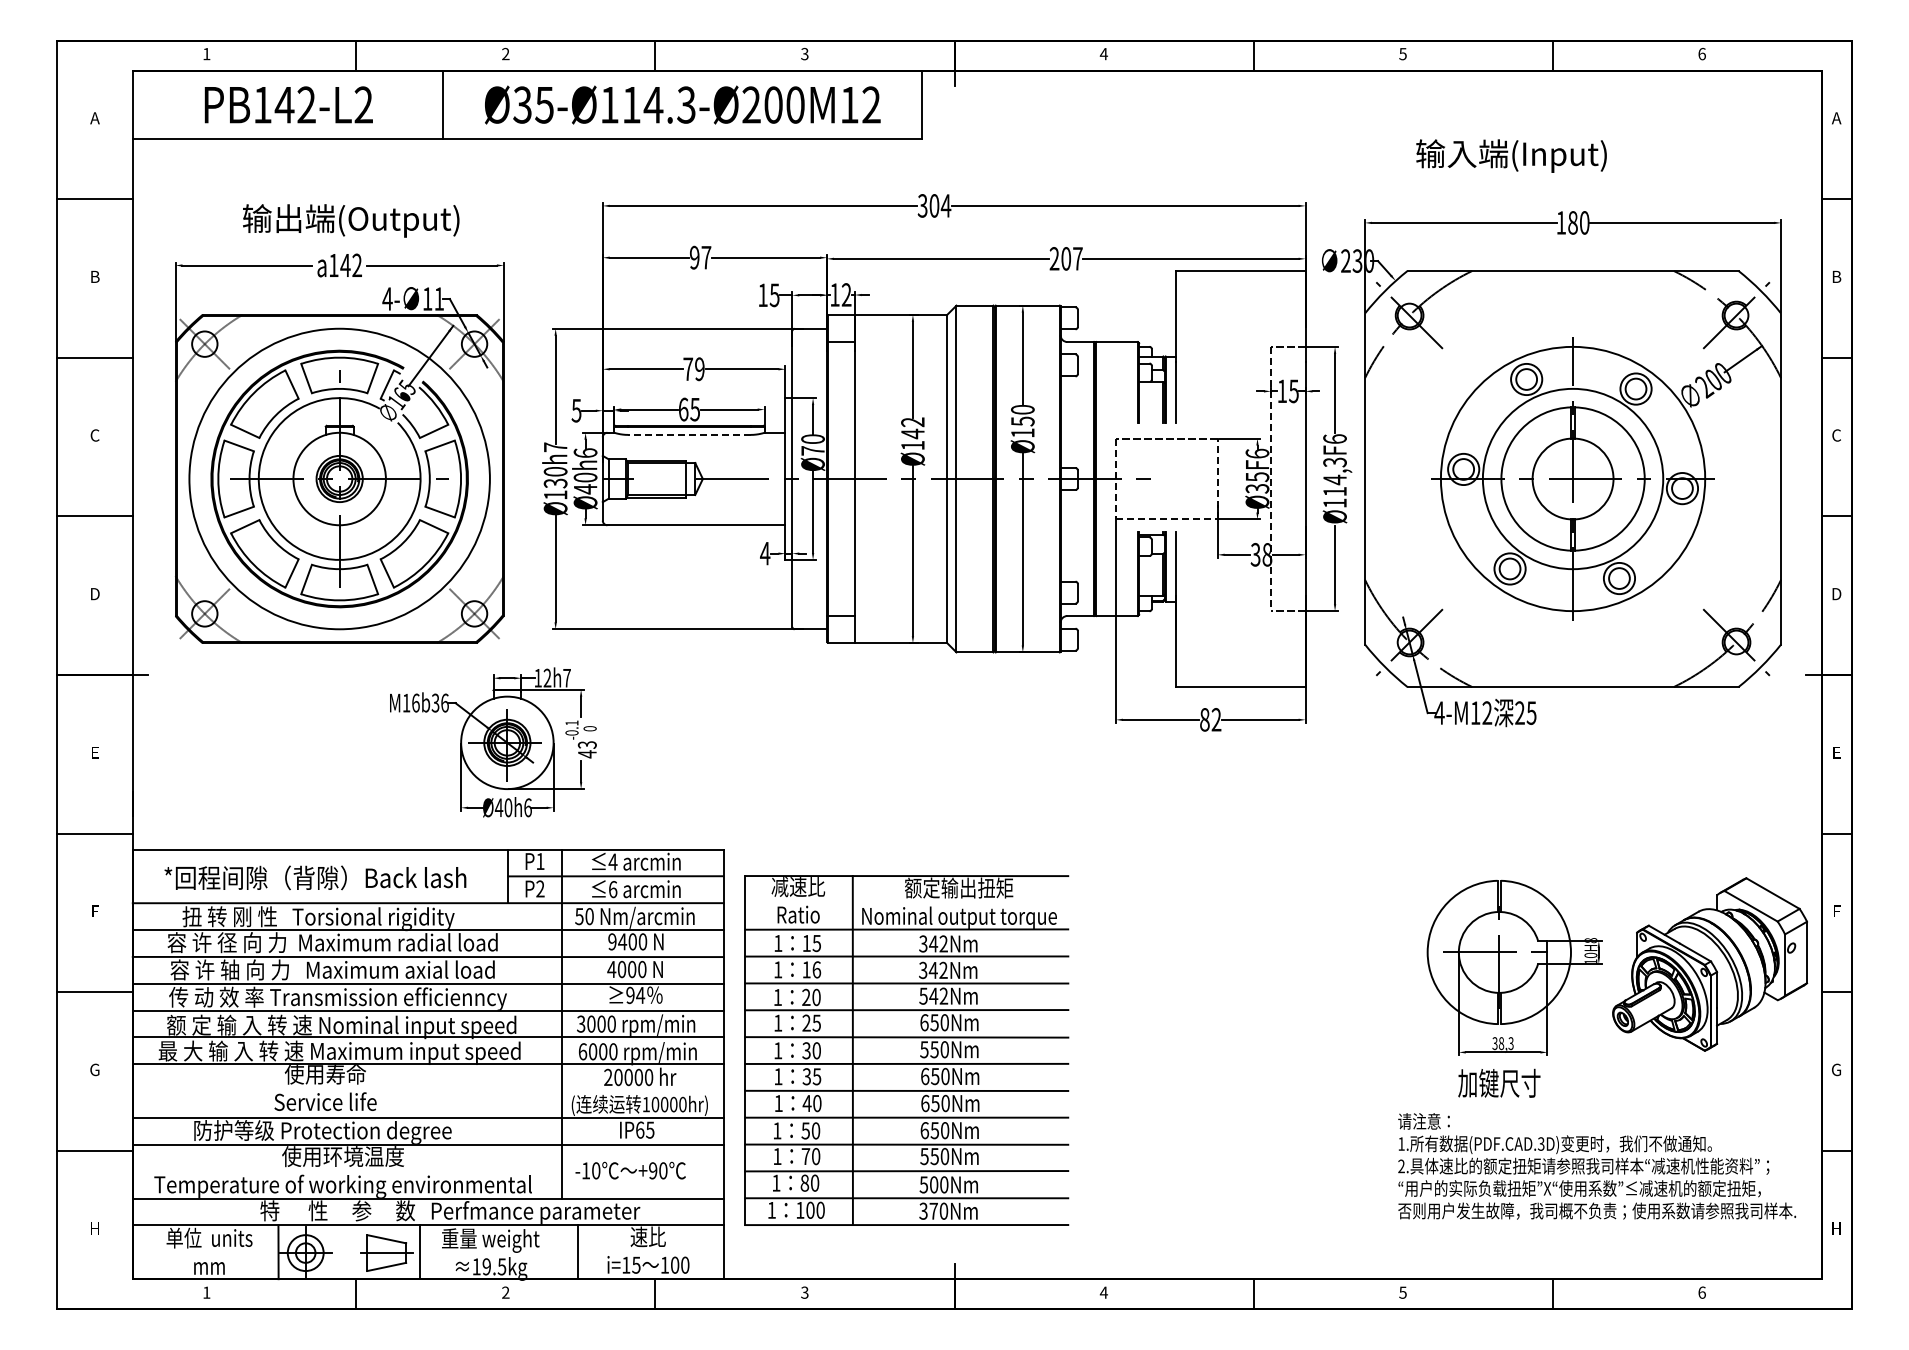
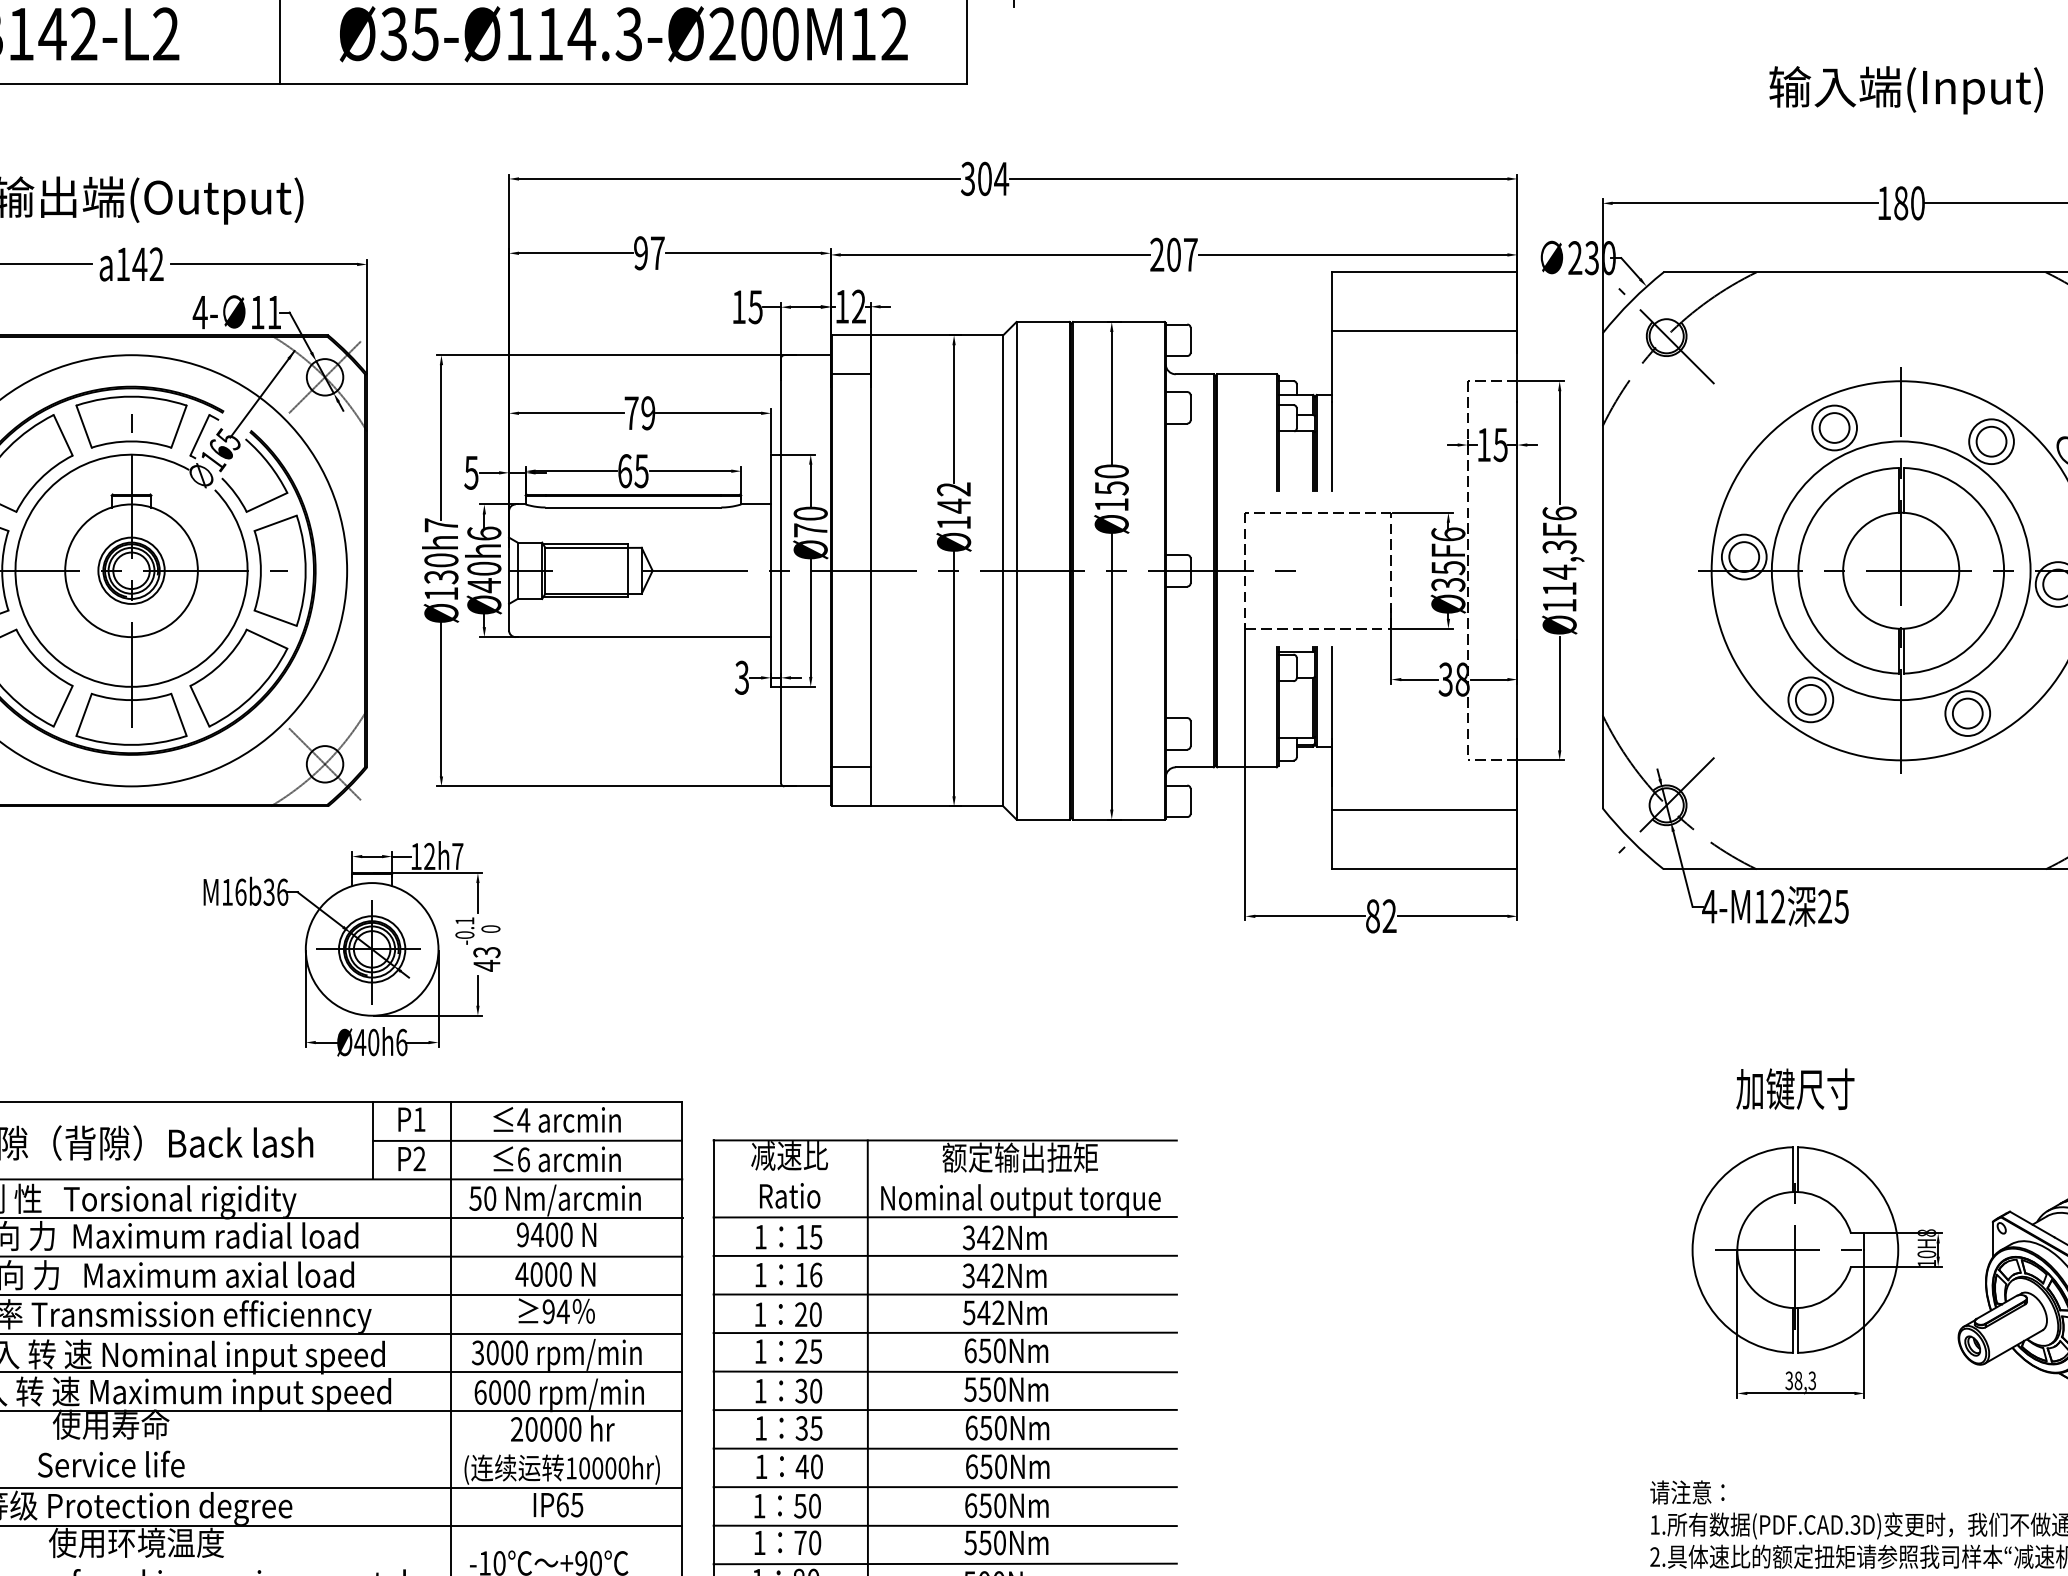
text: (1511, 155) -> (1906, 89), moved
line: (1240, 312) -> (1424, 331), added
line: (688, 434) -> (632, 506), dashed -> solid
text: (765, 553) -> (742, 677), 4 -> 3
line: (1240, 645) -> (1424, 809), added
text: (1499, 1082) -> (1795, 1088), moved

